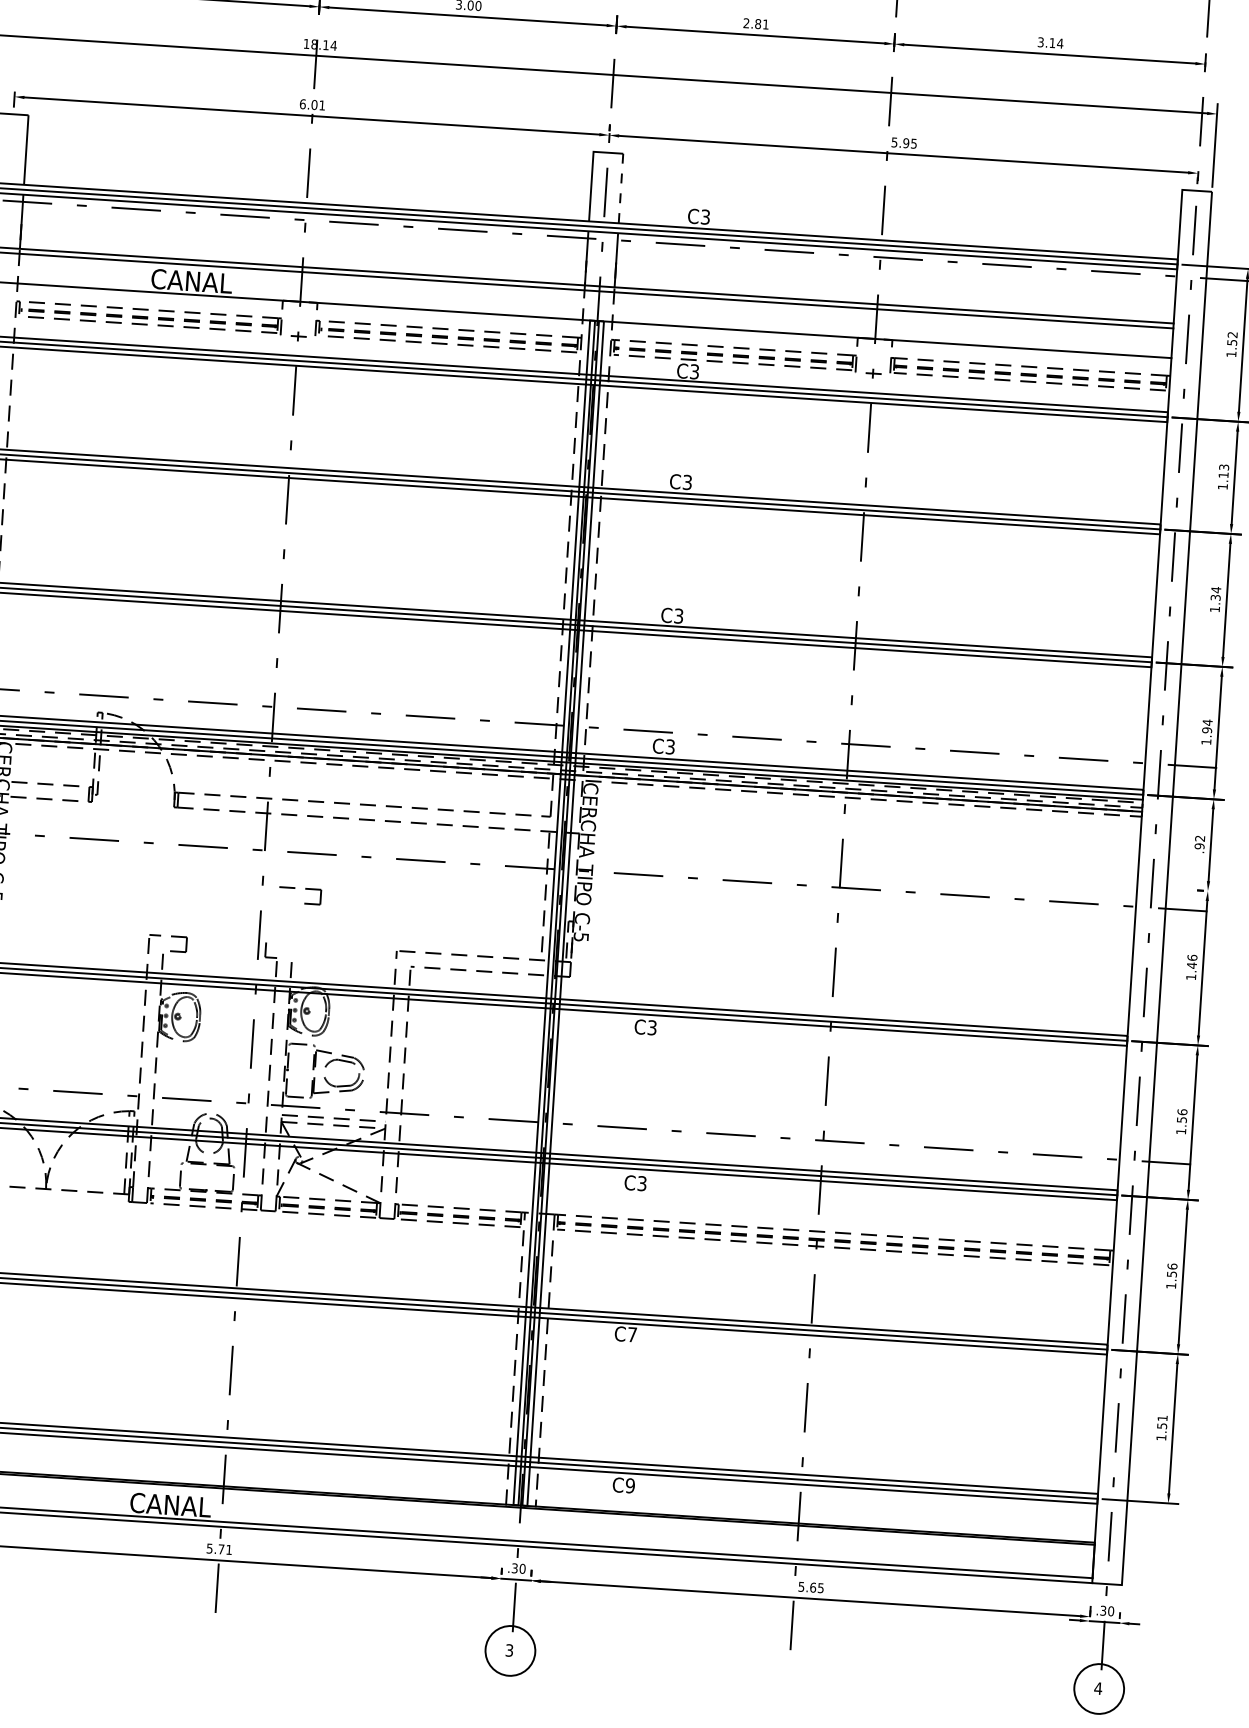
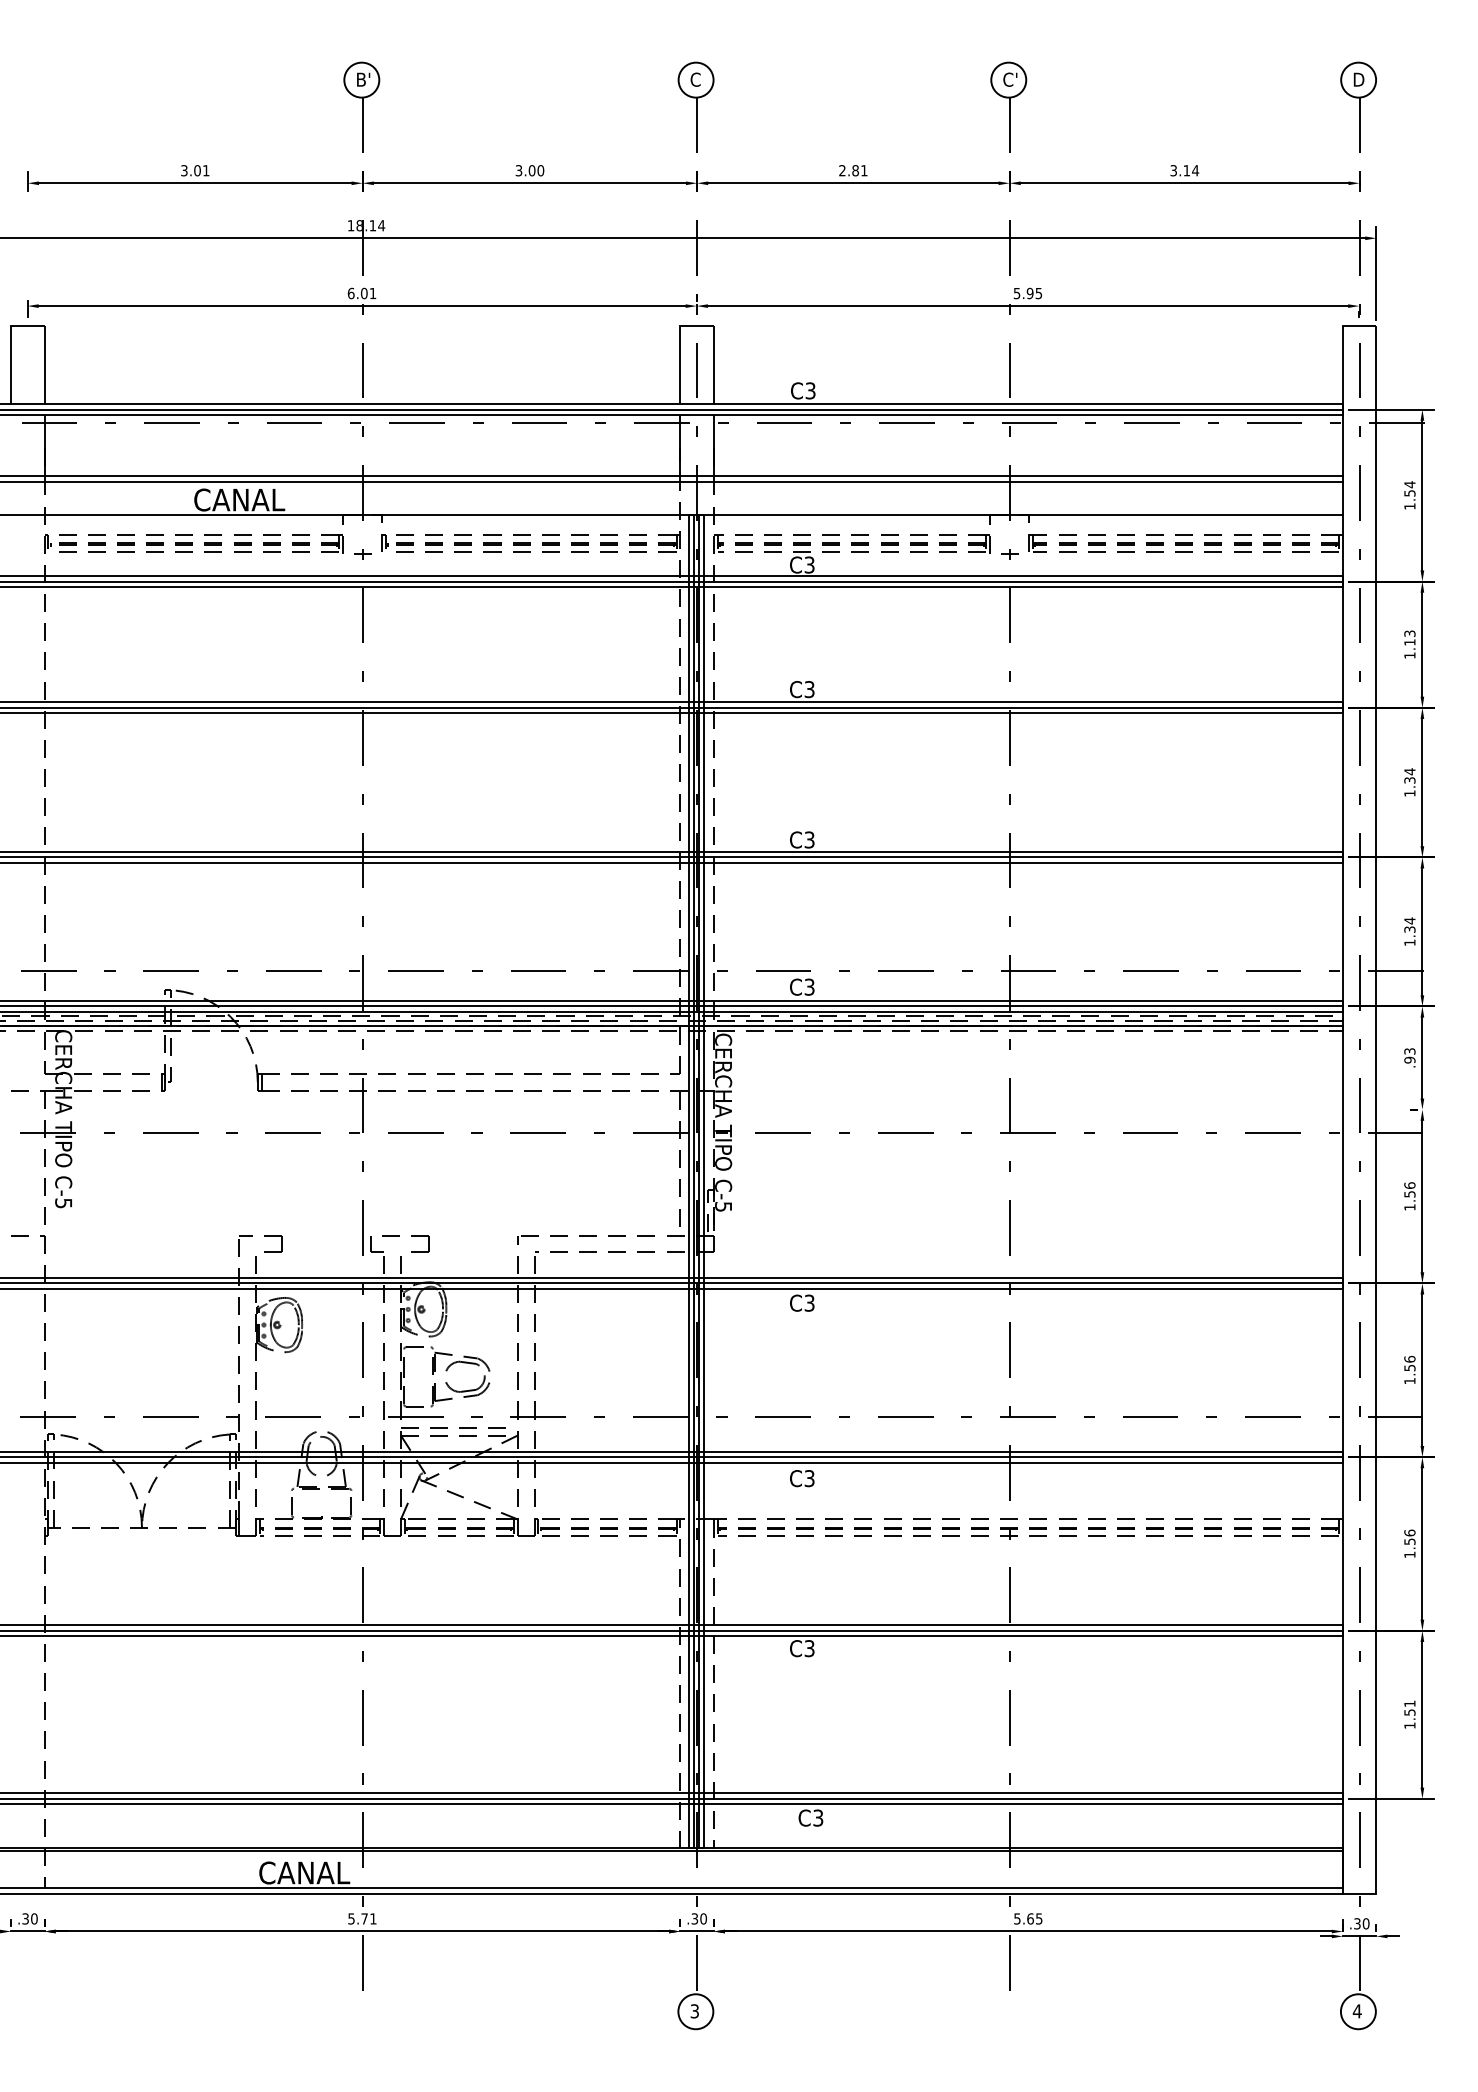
line: (620, 189) -> (713, 365), dashed -> solid
text: (1232, 334) -> (1409, 484), 1.52 -> 1.54
text: (1206, 730) -> (1409, 929), 1.94 -> 1.34
text: (1200, 838) -> (1410, 1051), .92 -> .93
part: (295, 888) -> (399, 1236), moved
text: (1191, 964) -> (1409, 1193), 1.46 -> 1.56
text: (632, 1334) -> (809, 1648), C7 -> C3
text: (630, 1485) -> (818, 1817), C9 -> C3
circle: (510, 1650) -> (695, 2011), size x0.62
circle: (1098, 1688) -> (1357, 2011), size x0.62

